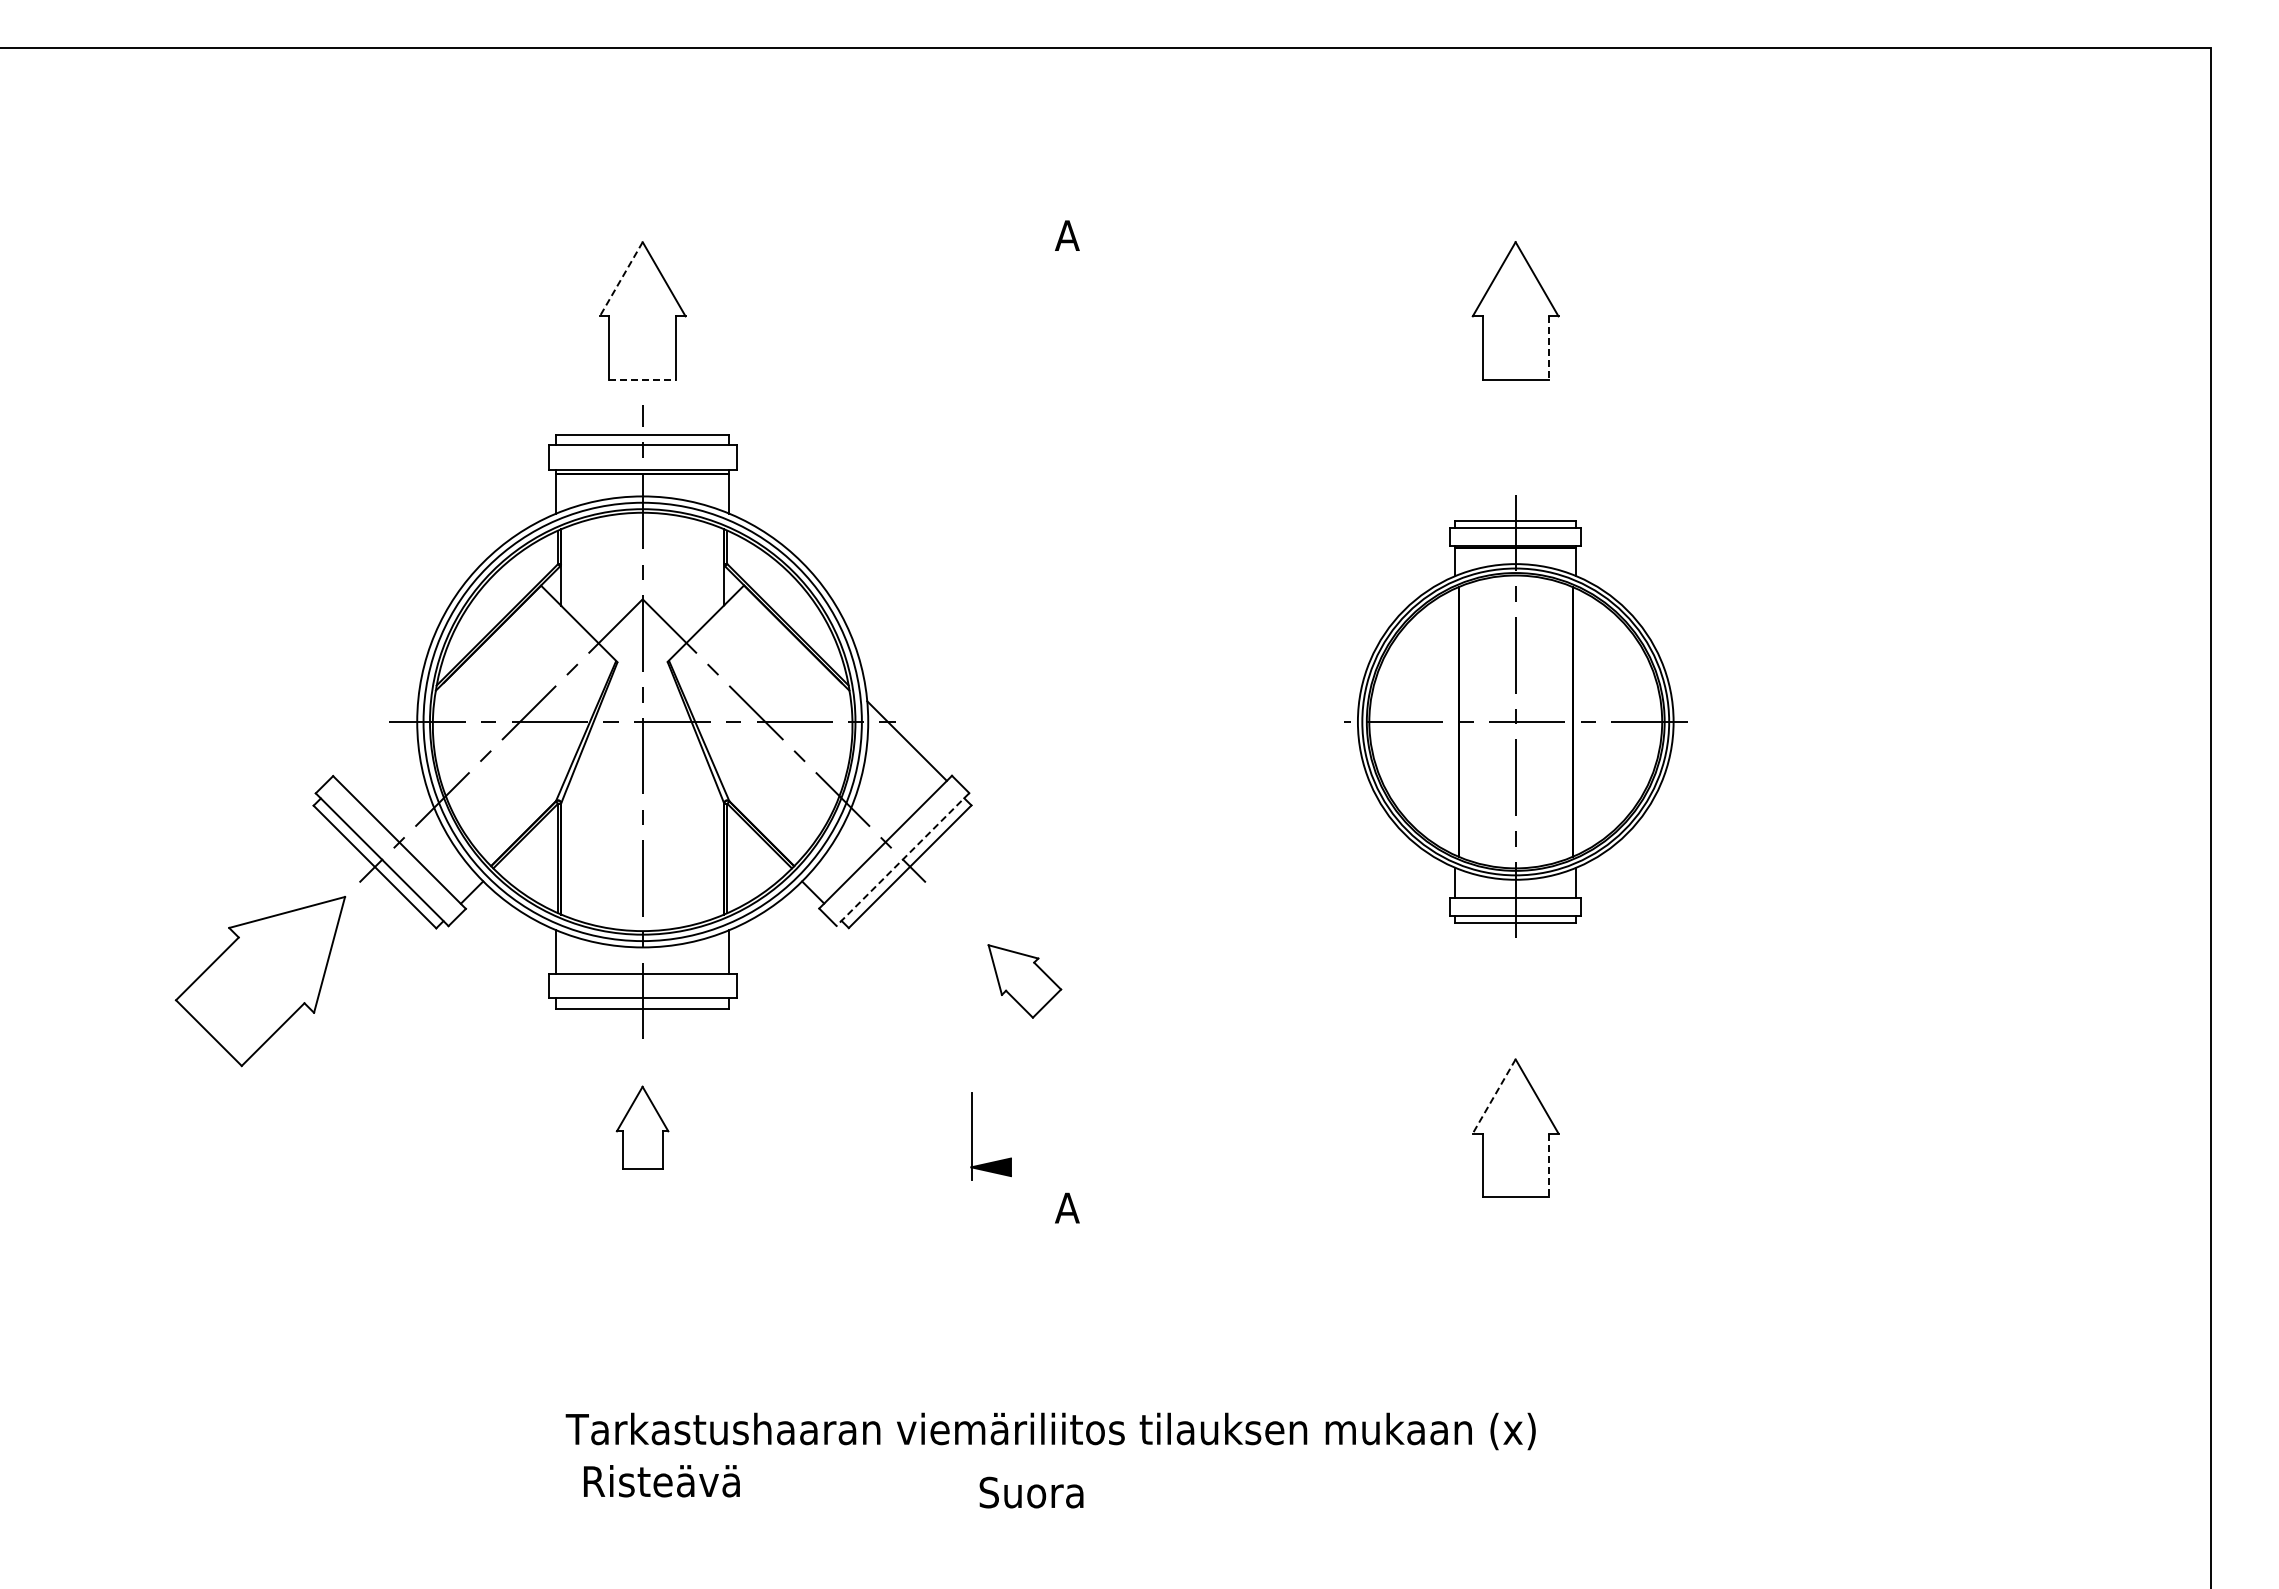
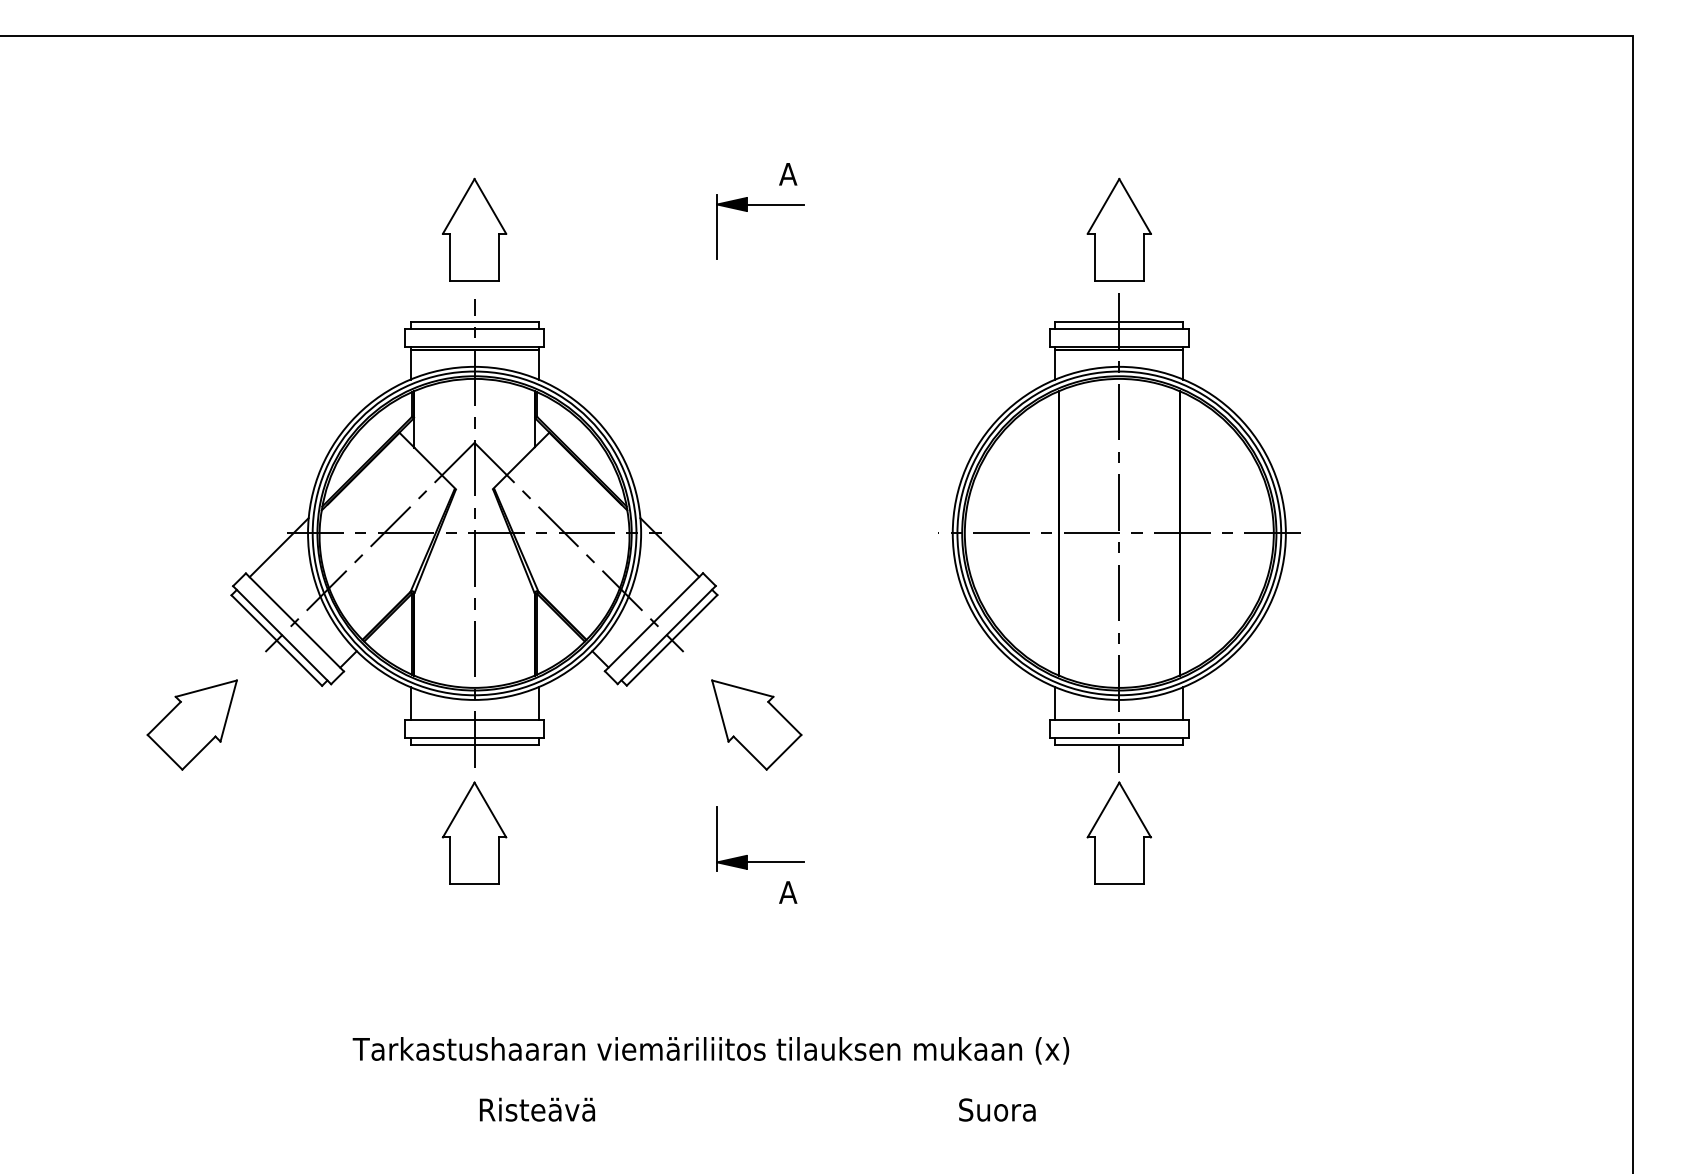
line: (621, 279) -> (458, 206), dashed -> solid
part: (1011, 286) -> (746, 211), added
line: (1548, 348) -> (1143, 257), dashed -> solid
line: (643, 379) -> (475, 280), dashed -> solid
part: (1515, 721) -> (1119, 533), size x1.43
line: (378, 741) -> (279, 547), added
line: (902, 859) -> (666, 635), dashed -> solid
part: (260, 981) -> (192, 725), size x0.71
part: (1024, 981) -> (756, 725), size x1.67
line: (1494, 1096) -> (1103, 810), dashed -> solid
part: (642, 1127) -> (474, 832), size x1.67
line: (1548, 1165) -> (1143, 861), dashed -> solid
line: (1049, 1167) -> (775, 862), added
text: (1050, 1431) -> (710, 1050), moved
text: (661, 1481) -> (537, 1109), moved
text: (1031, 1492) -> (997, 1109), moved

